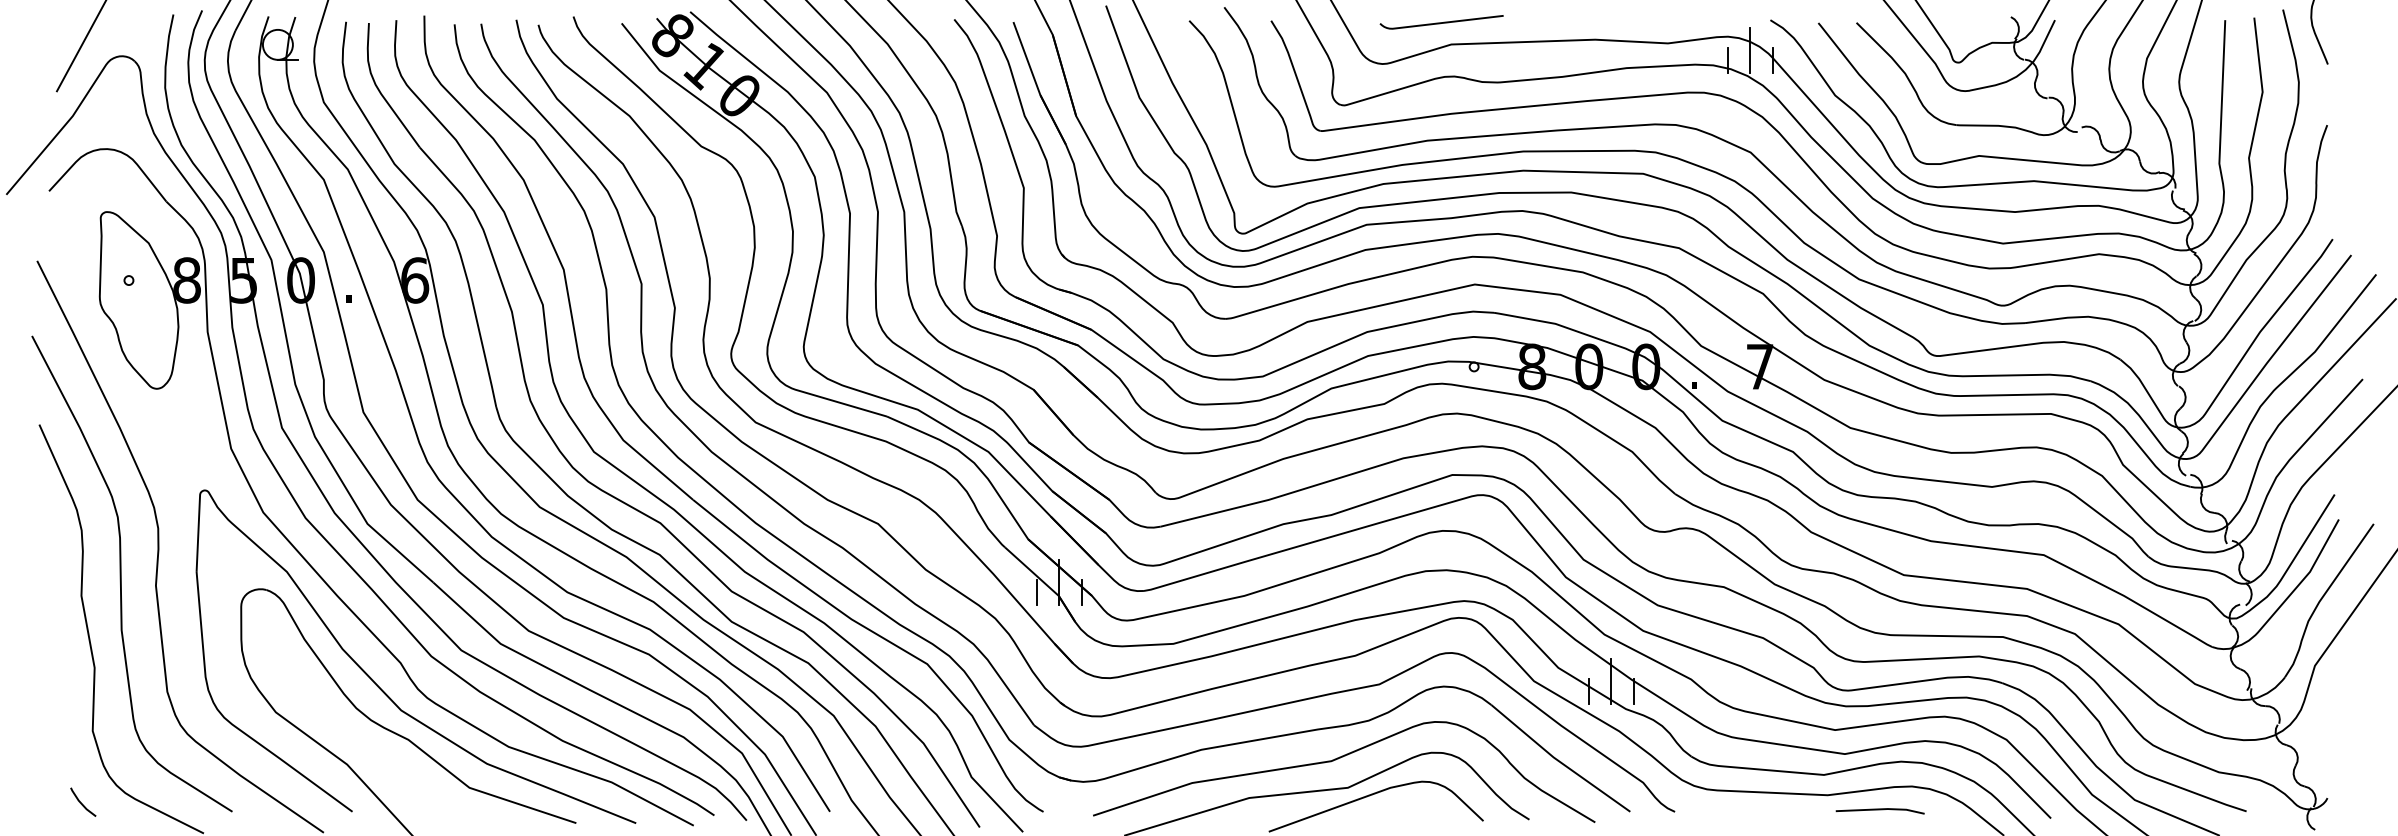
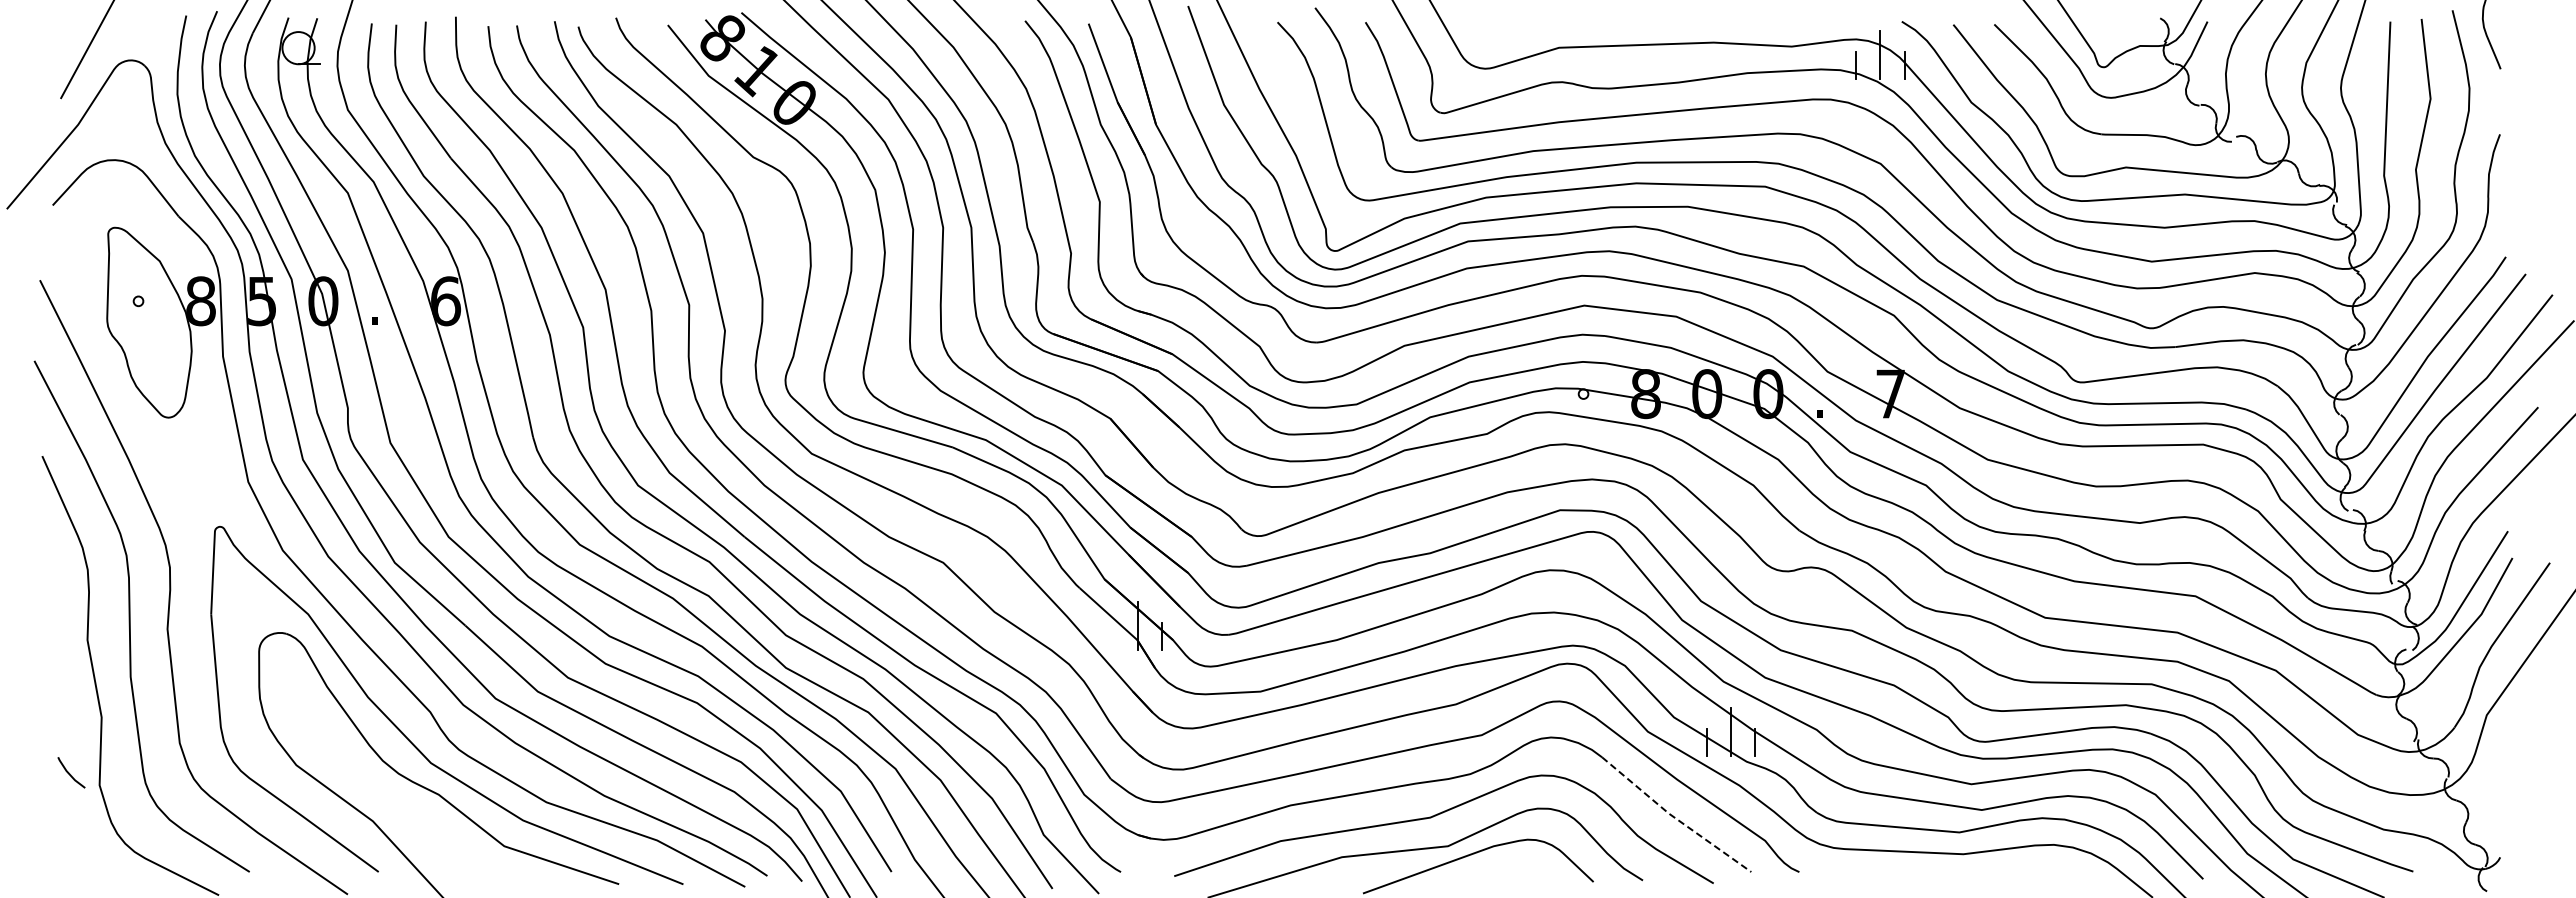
curve: (1441, 21) -> (1548, 23), removed
line: (1036, 592) -> (1113, 636), removed
line: (1557, 761) -> (1673, 817), solid -> dashed
line: (82, 802) -> (70, 773), moved
line: (1879, 810) -> (2019, 870), removed

